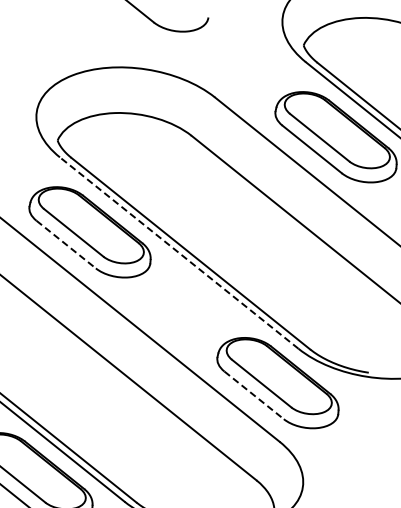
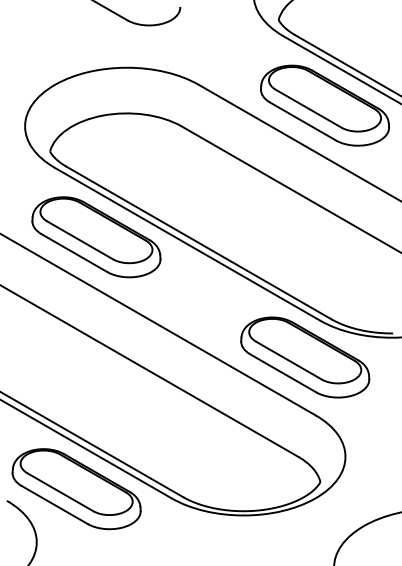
line: (66, 244) -> (74, 253), dashed -> solid
line: (179, 253) -> (187, 244), dashed -> solid
line: (254, 395) -> (283, 373), dashed -> solid

